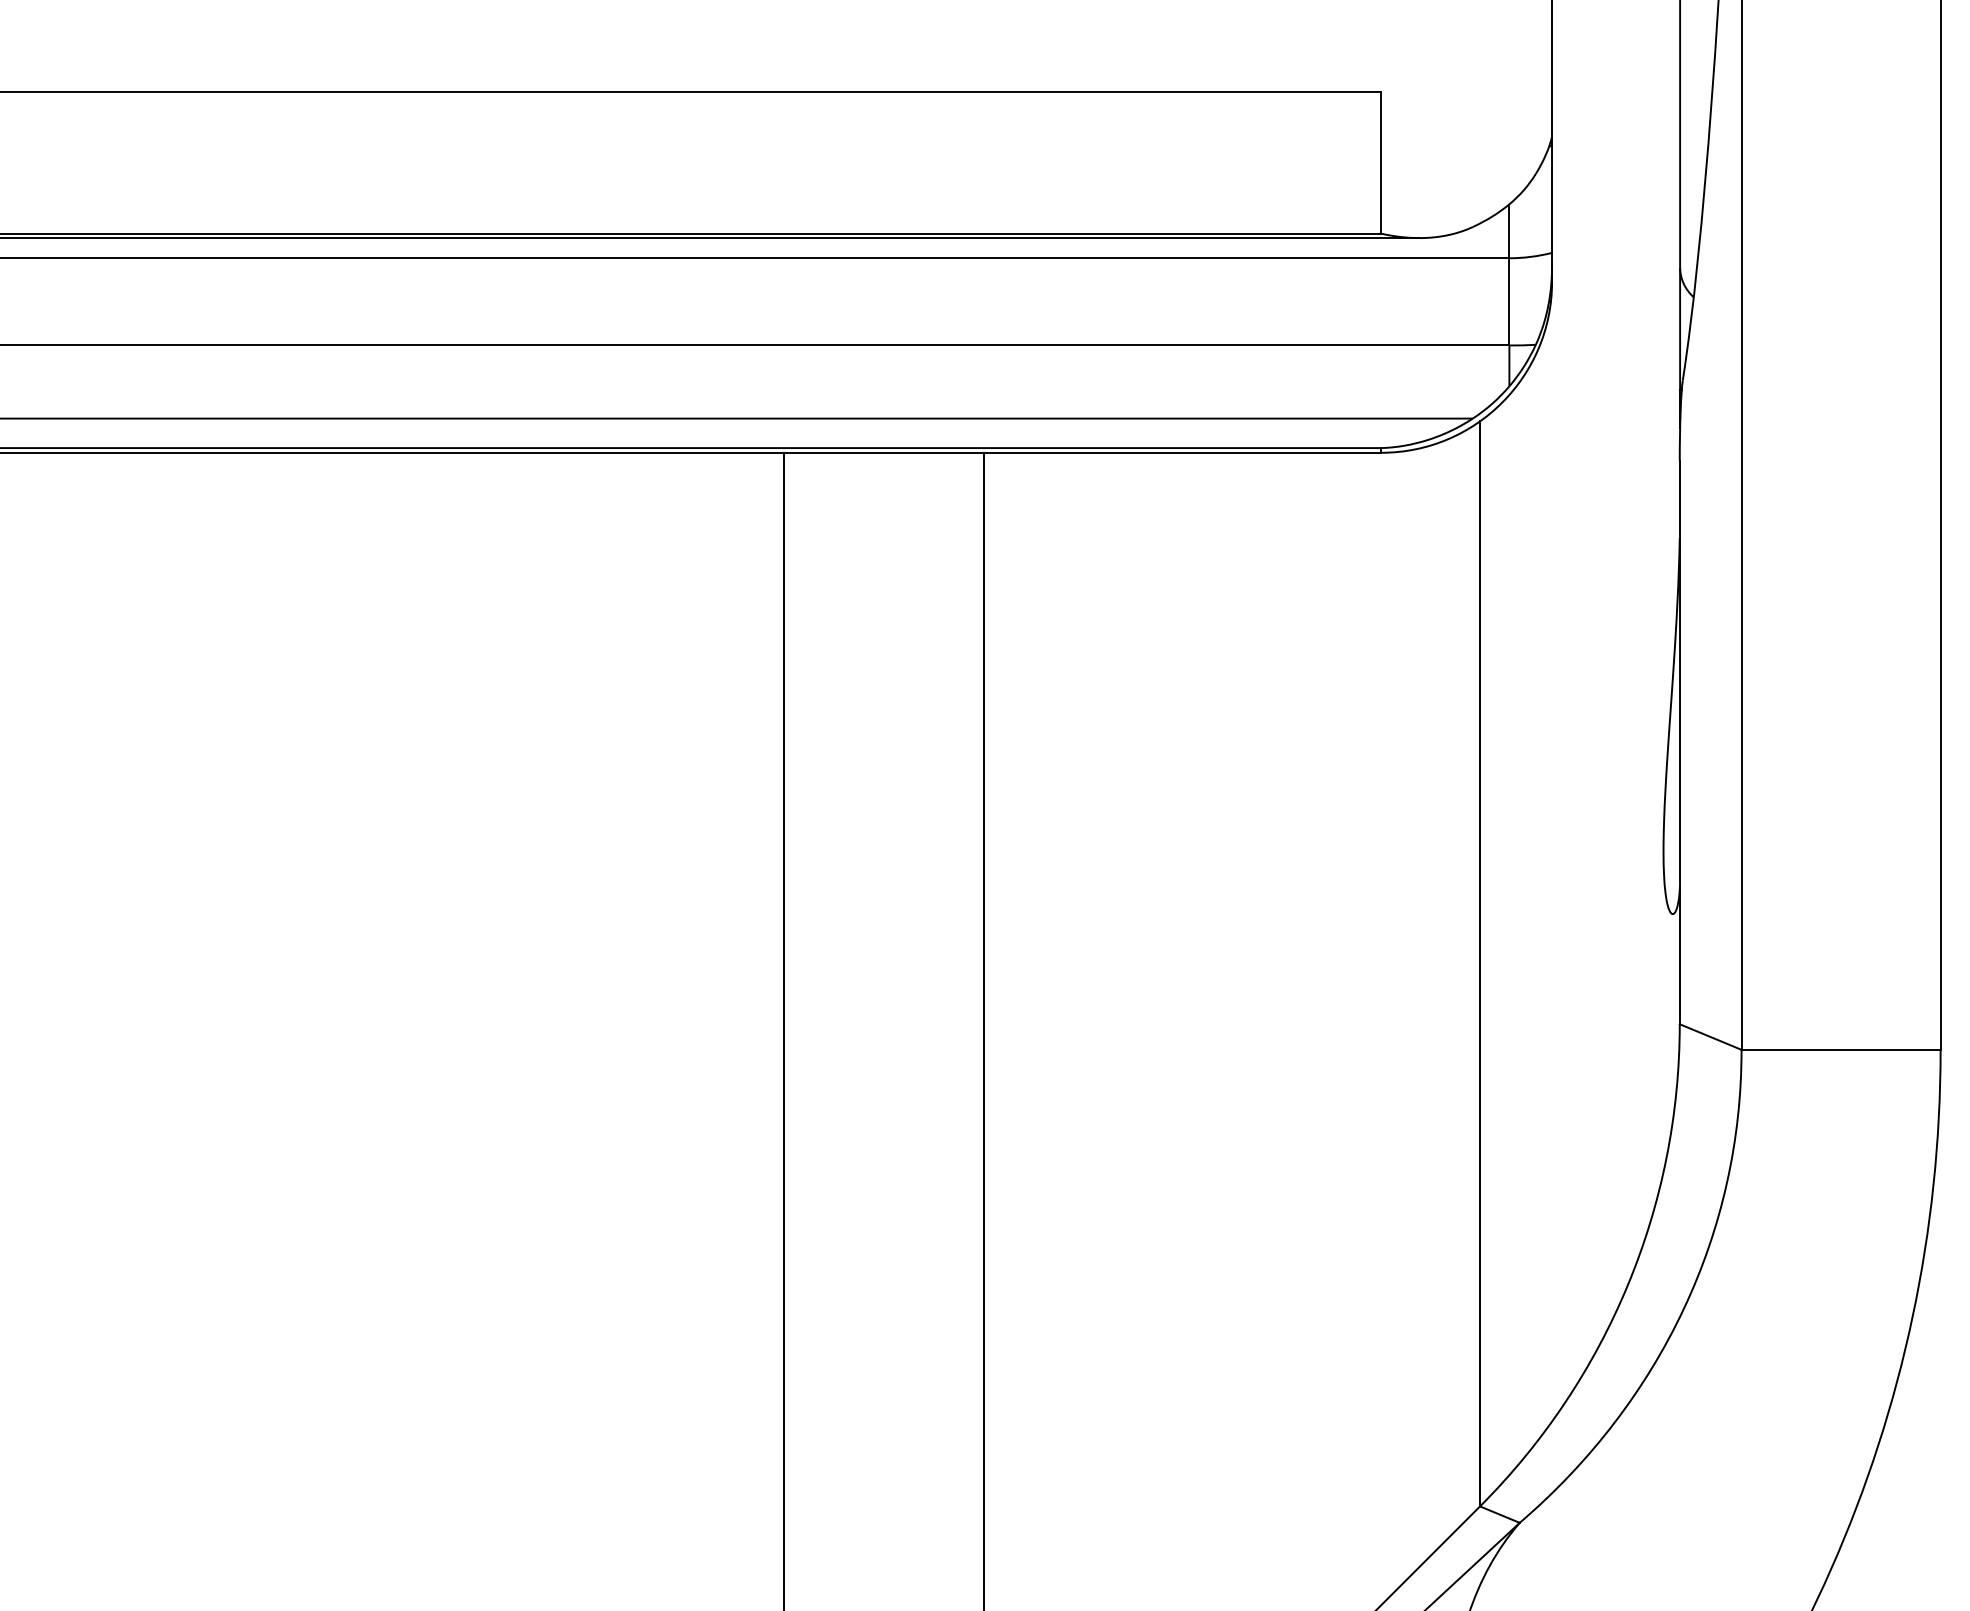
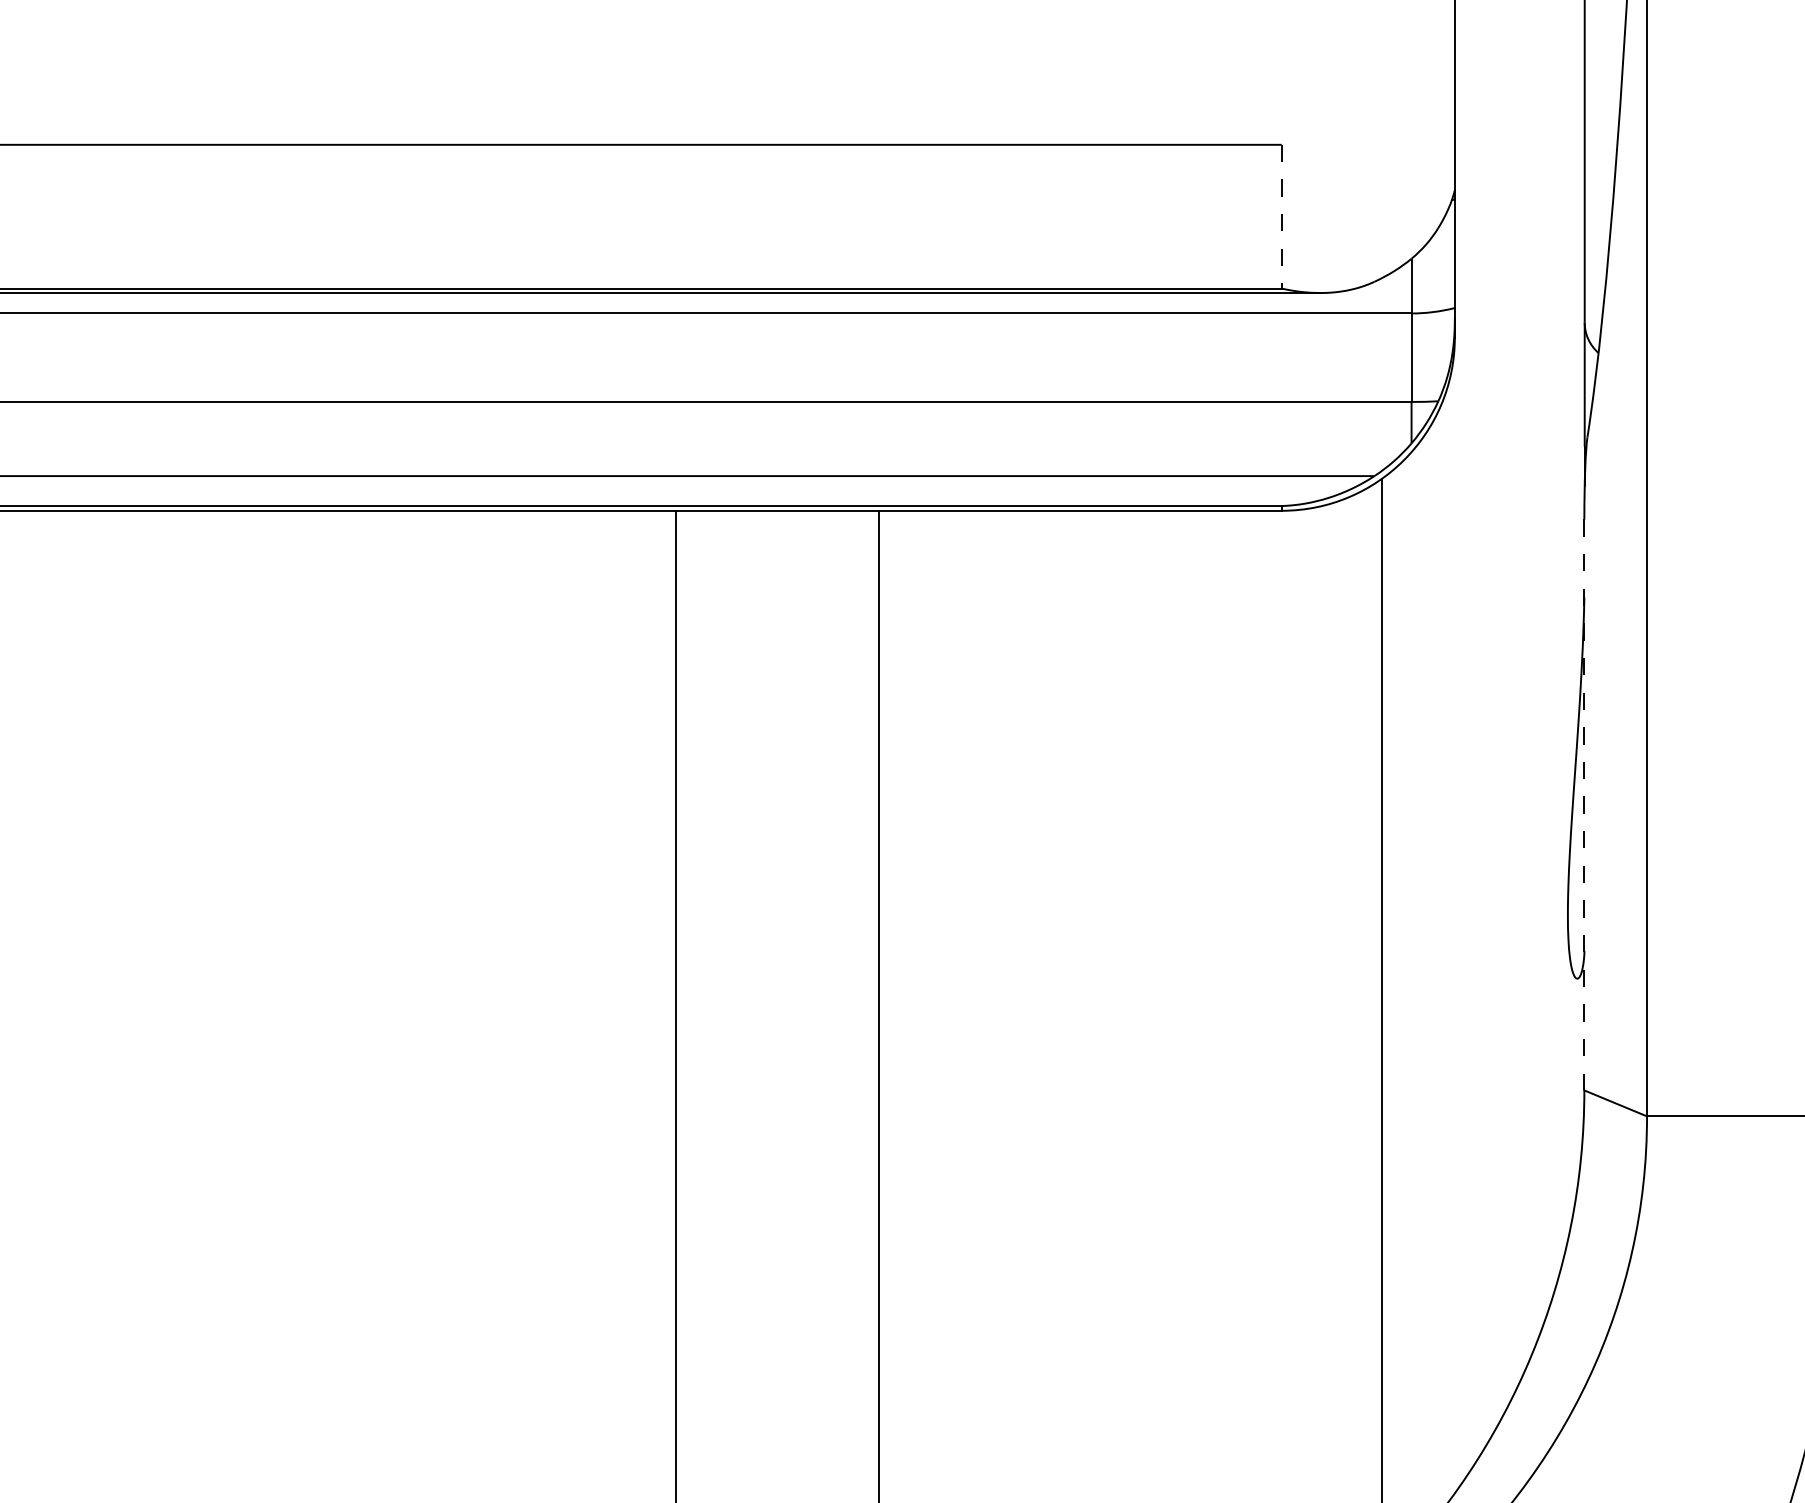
line: (1381, 162) -> (1281, 216), solid -> dashed
line: (1679, 743) -> (1584, 805), solid -> dashed

